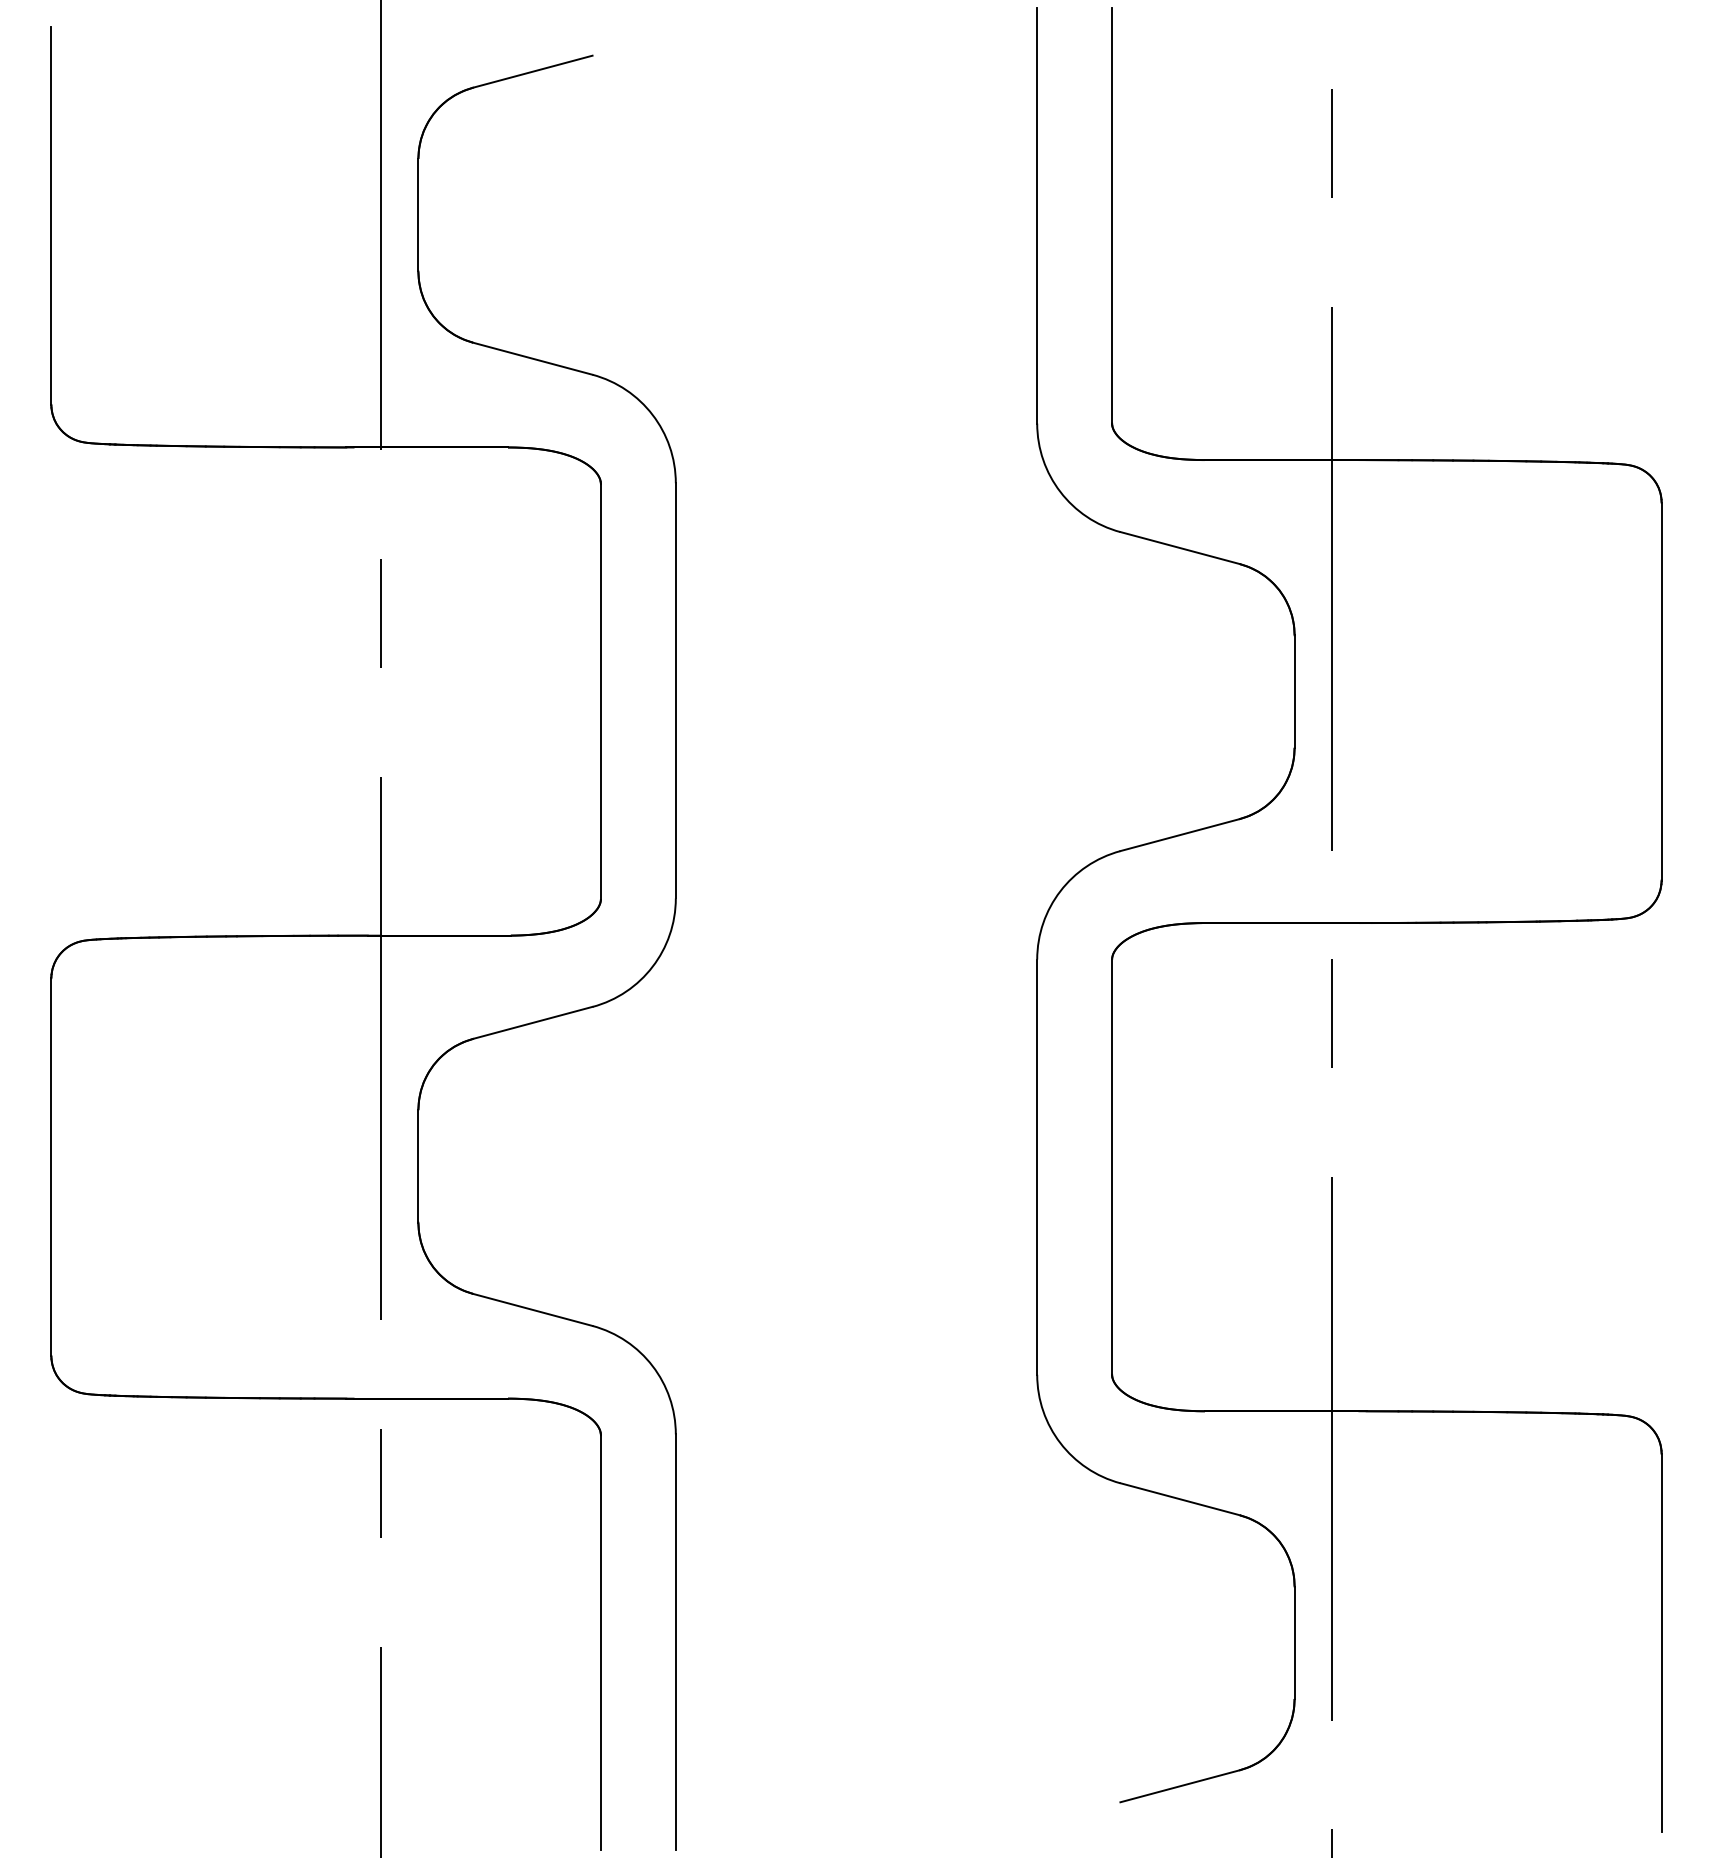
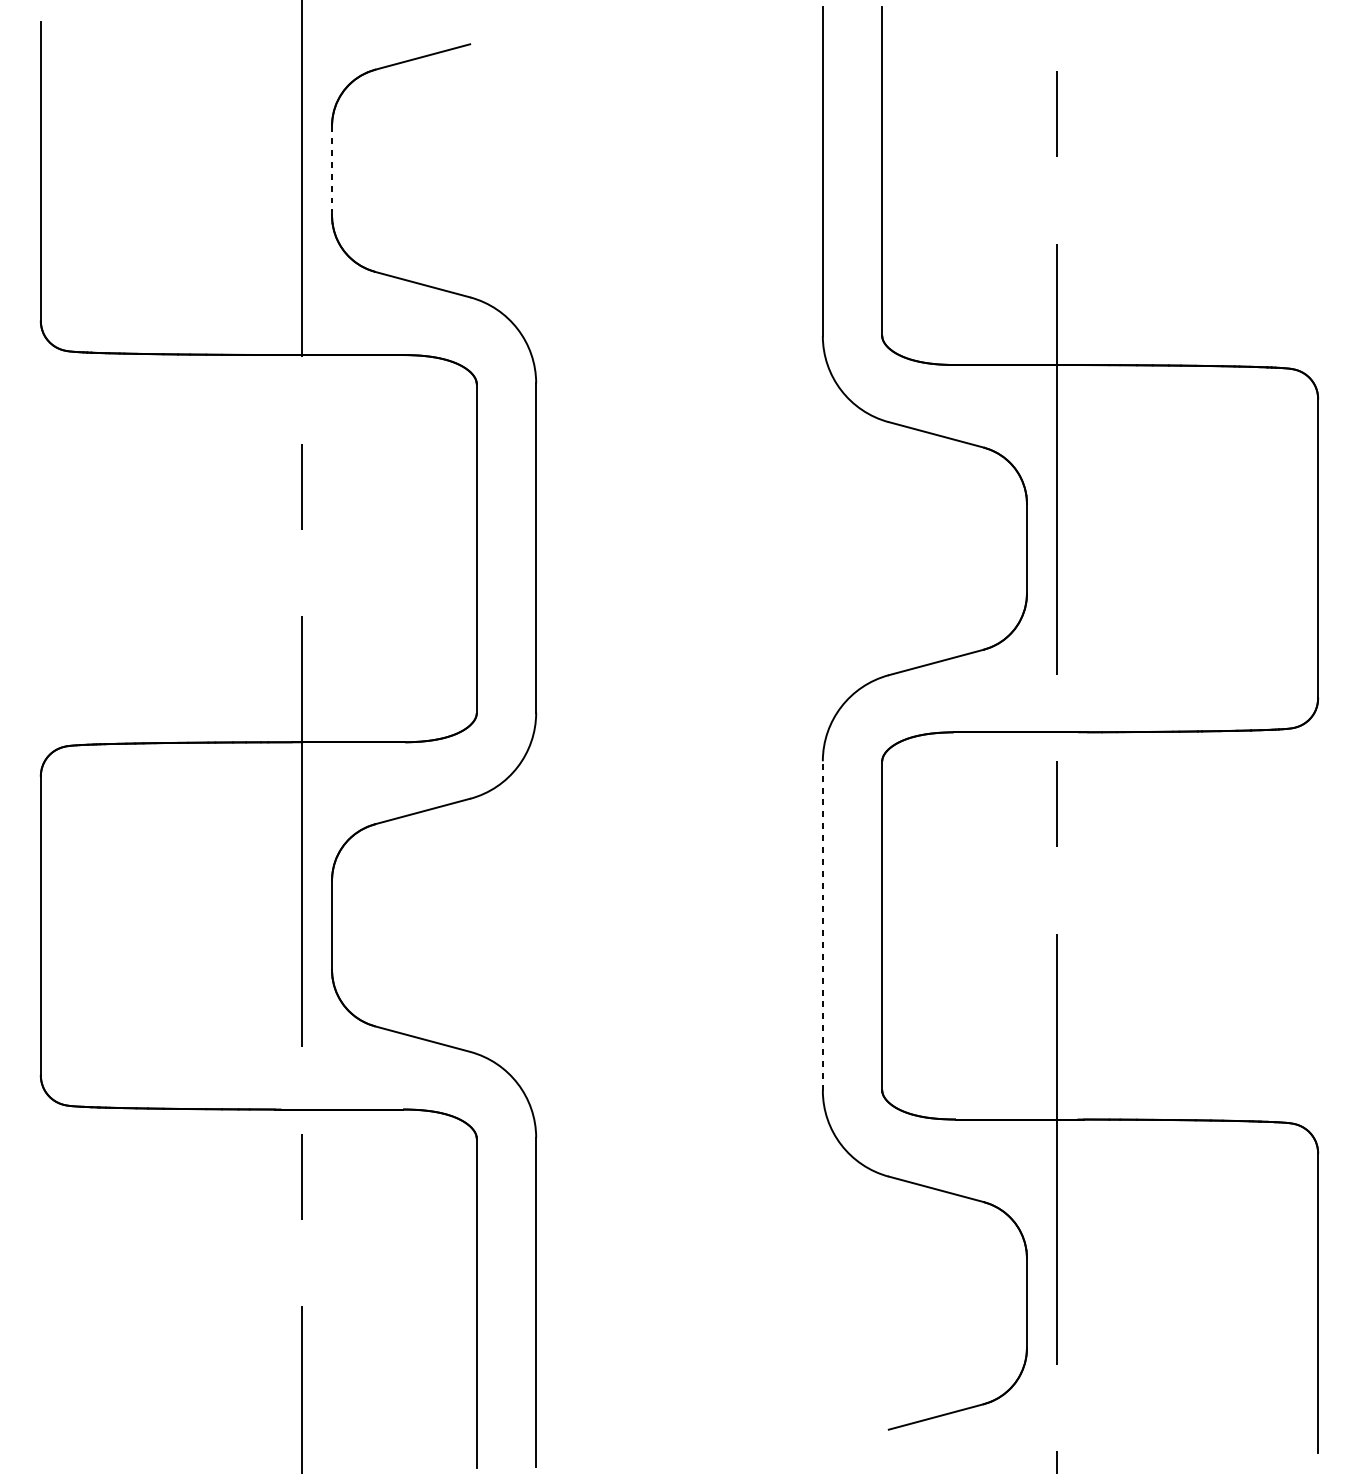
line: (418, 215) -> (332, 171), solid -> dashed
line: (1037, 1167) -> (823, 926), solid -> dashed

